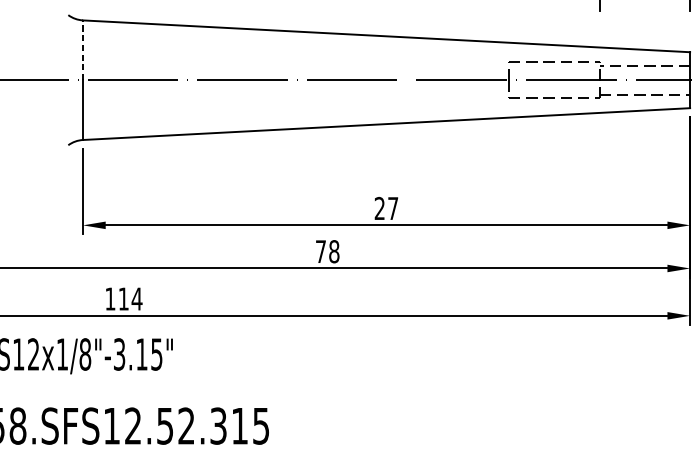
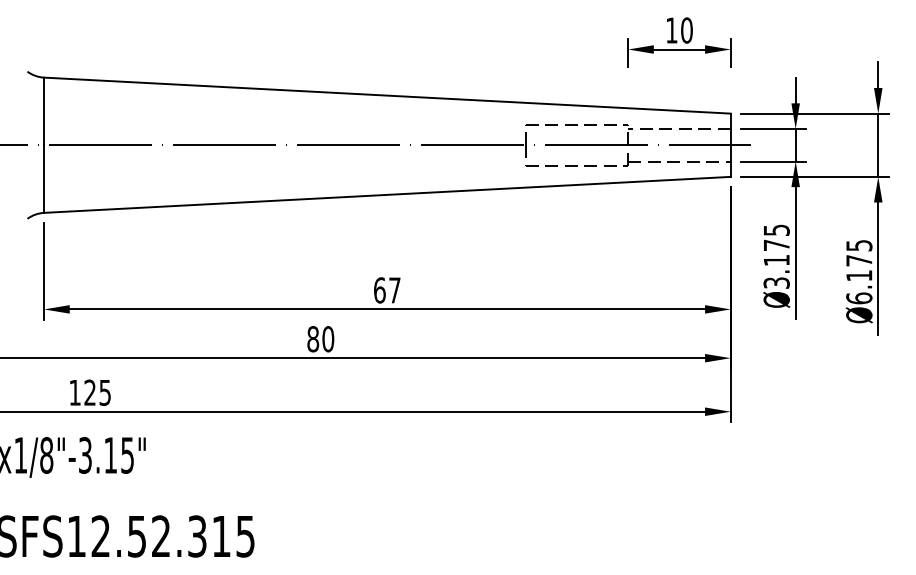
line: (83, 50) -> (44, 111), dashed -> solid
text: (379, 208) -> (379, 290), 27 -> 67
text: (327, 251) -> (320, 339), 78 -> 80
text: (130, 298) -> (97, 392), 114 -> 125

